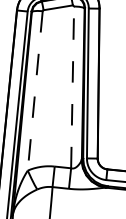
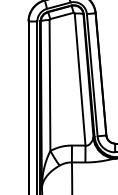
line: (73, 87) -> (80, 79), dashed -> solid
line: (35, 90) -> (50, 85), dashed -> solid

